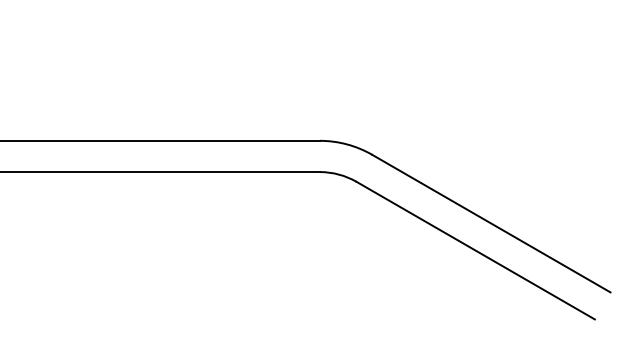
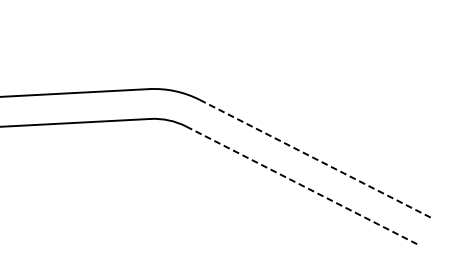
line: (491, 223) -> (317, 159), solid -> dashed
line: (476, 250) -> (304, 186), solid -> dashed

